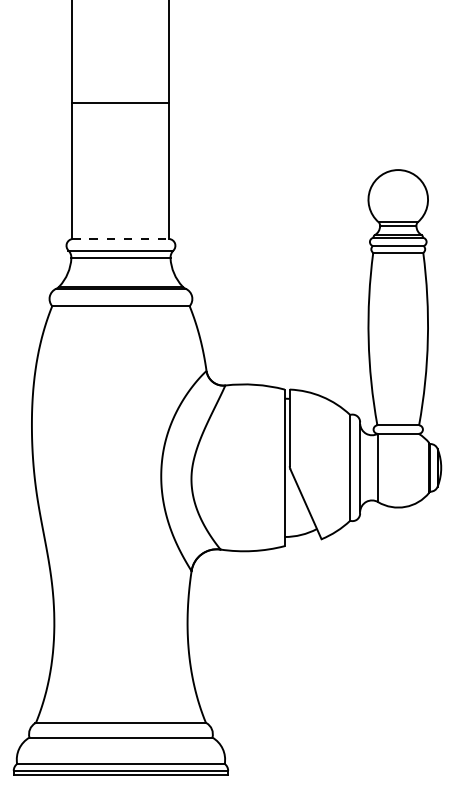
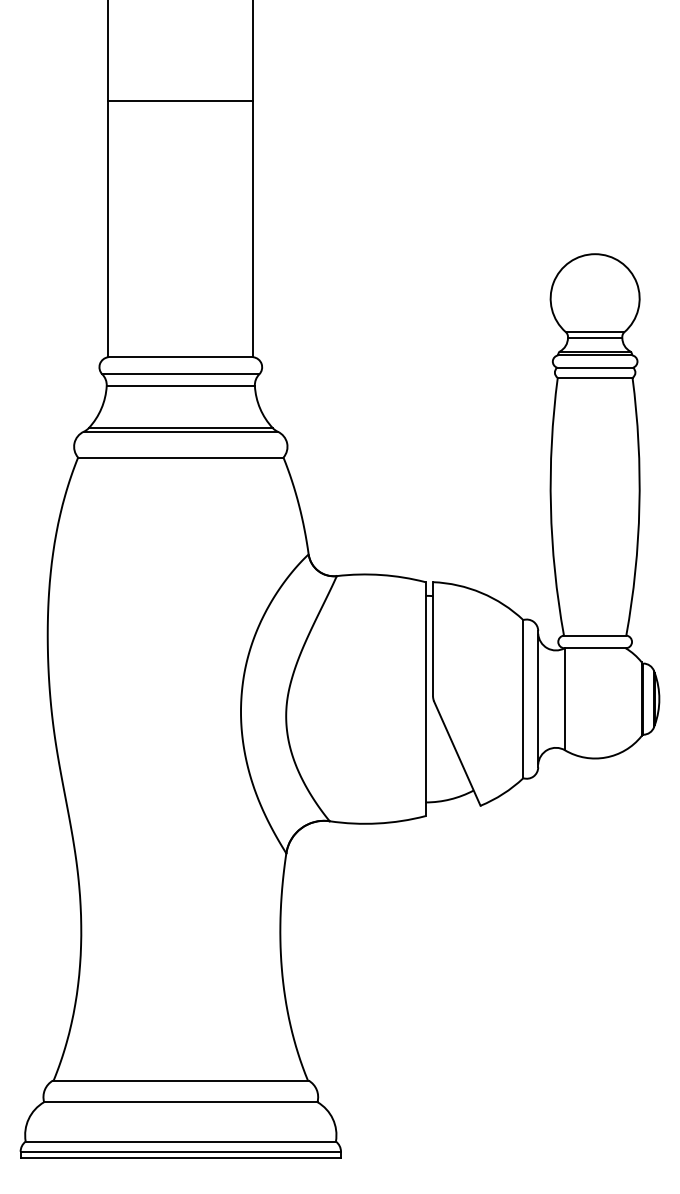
line: (120, 103) -> (180, 100), moved
line: (121, 239) -> (181, 357), dashed -> solid

